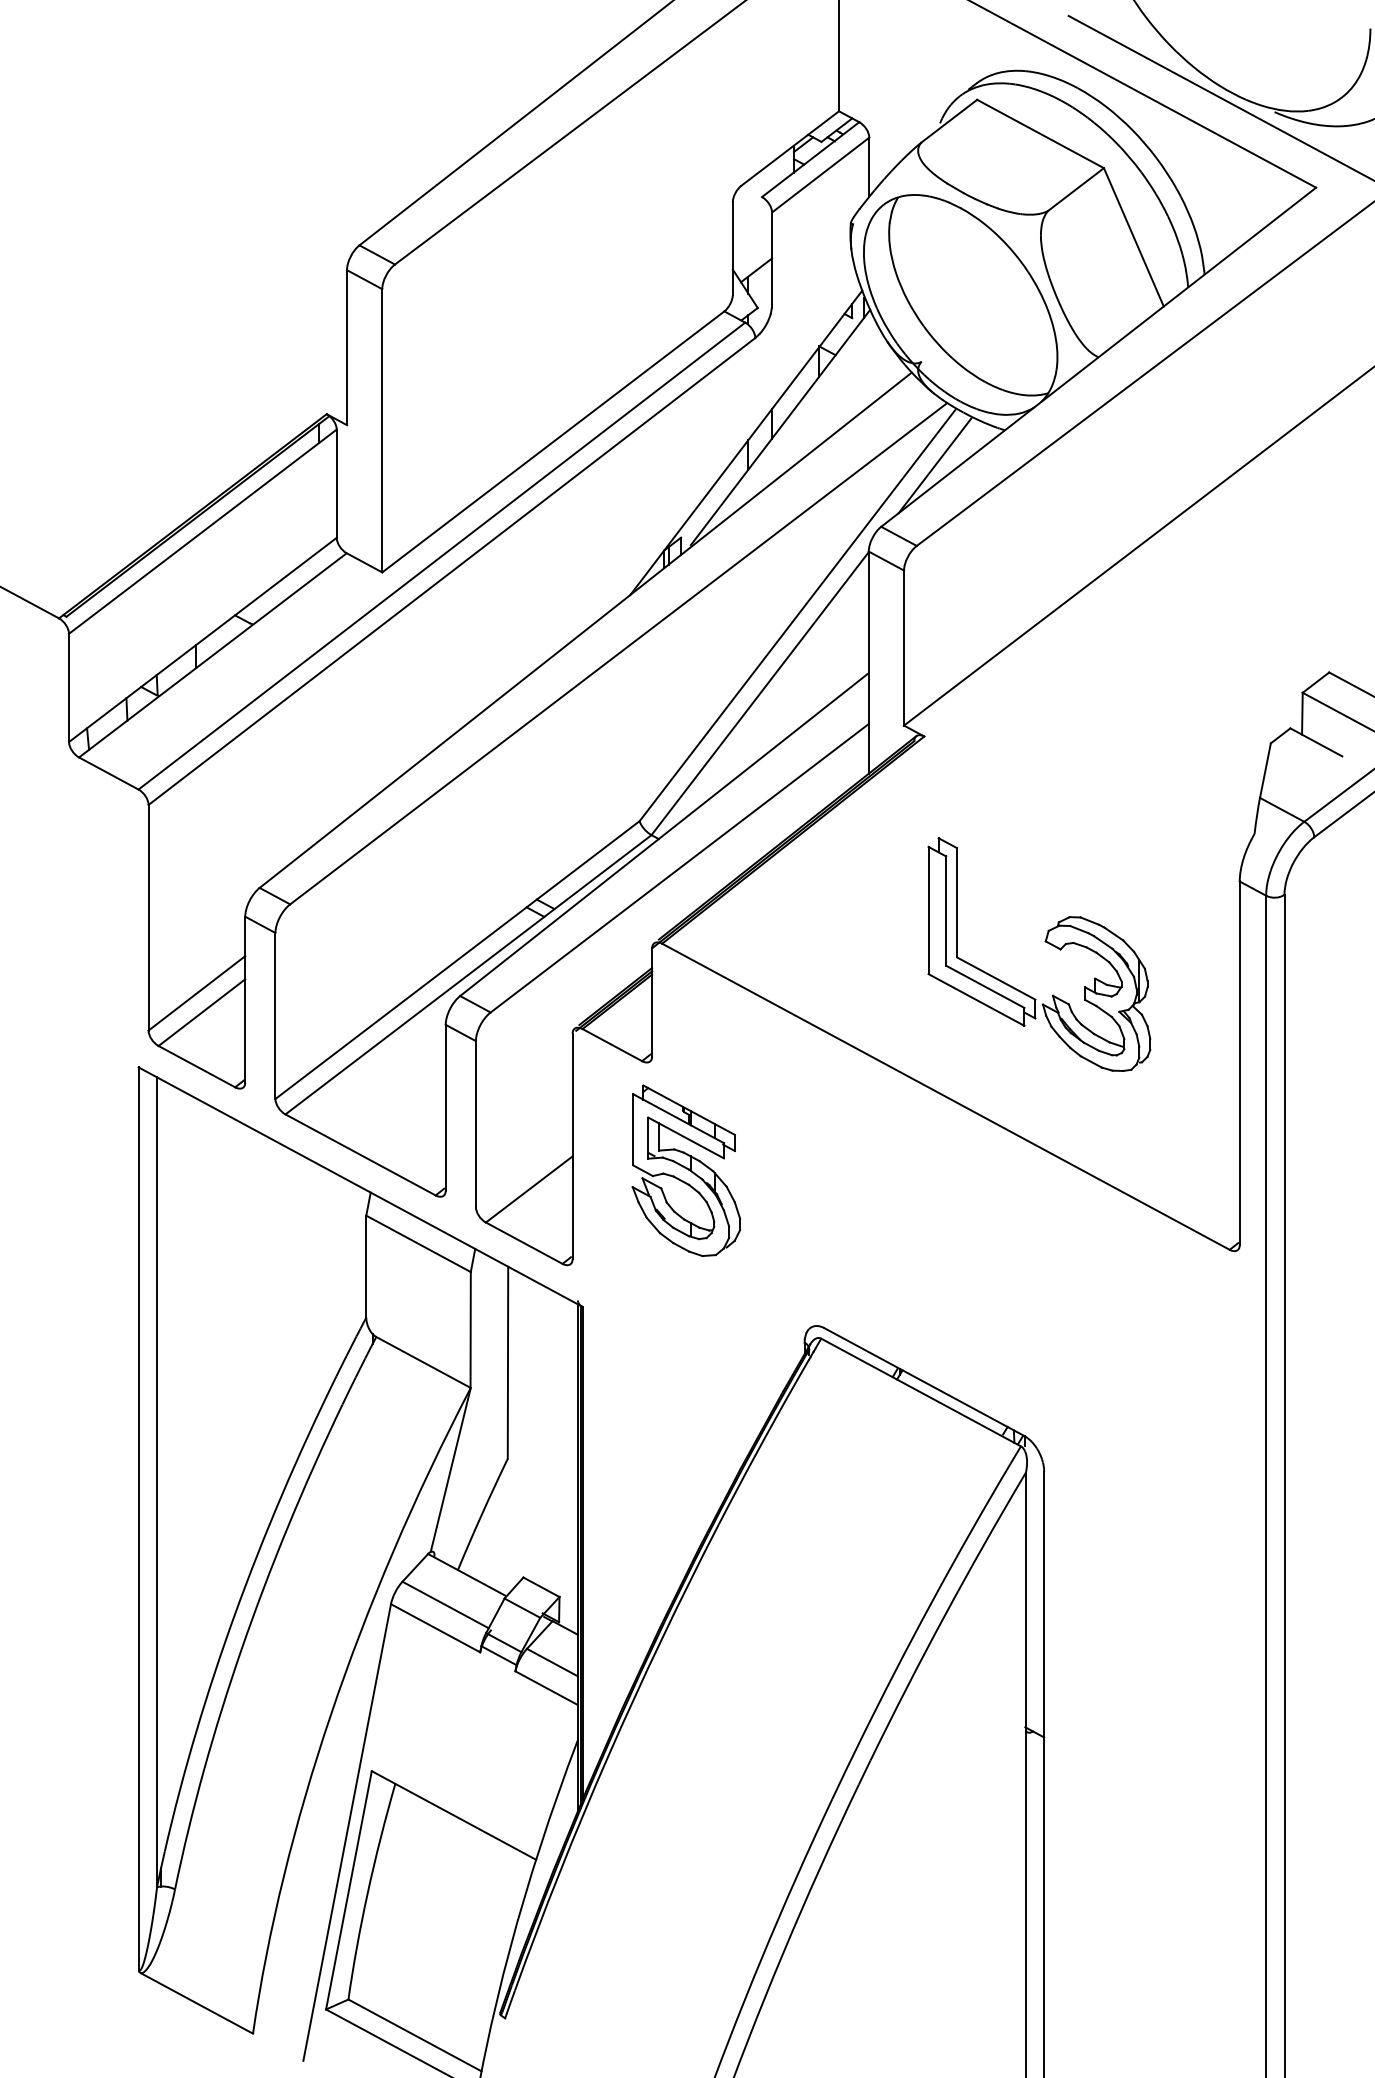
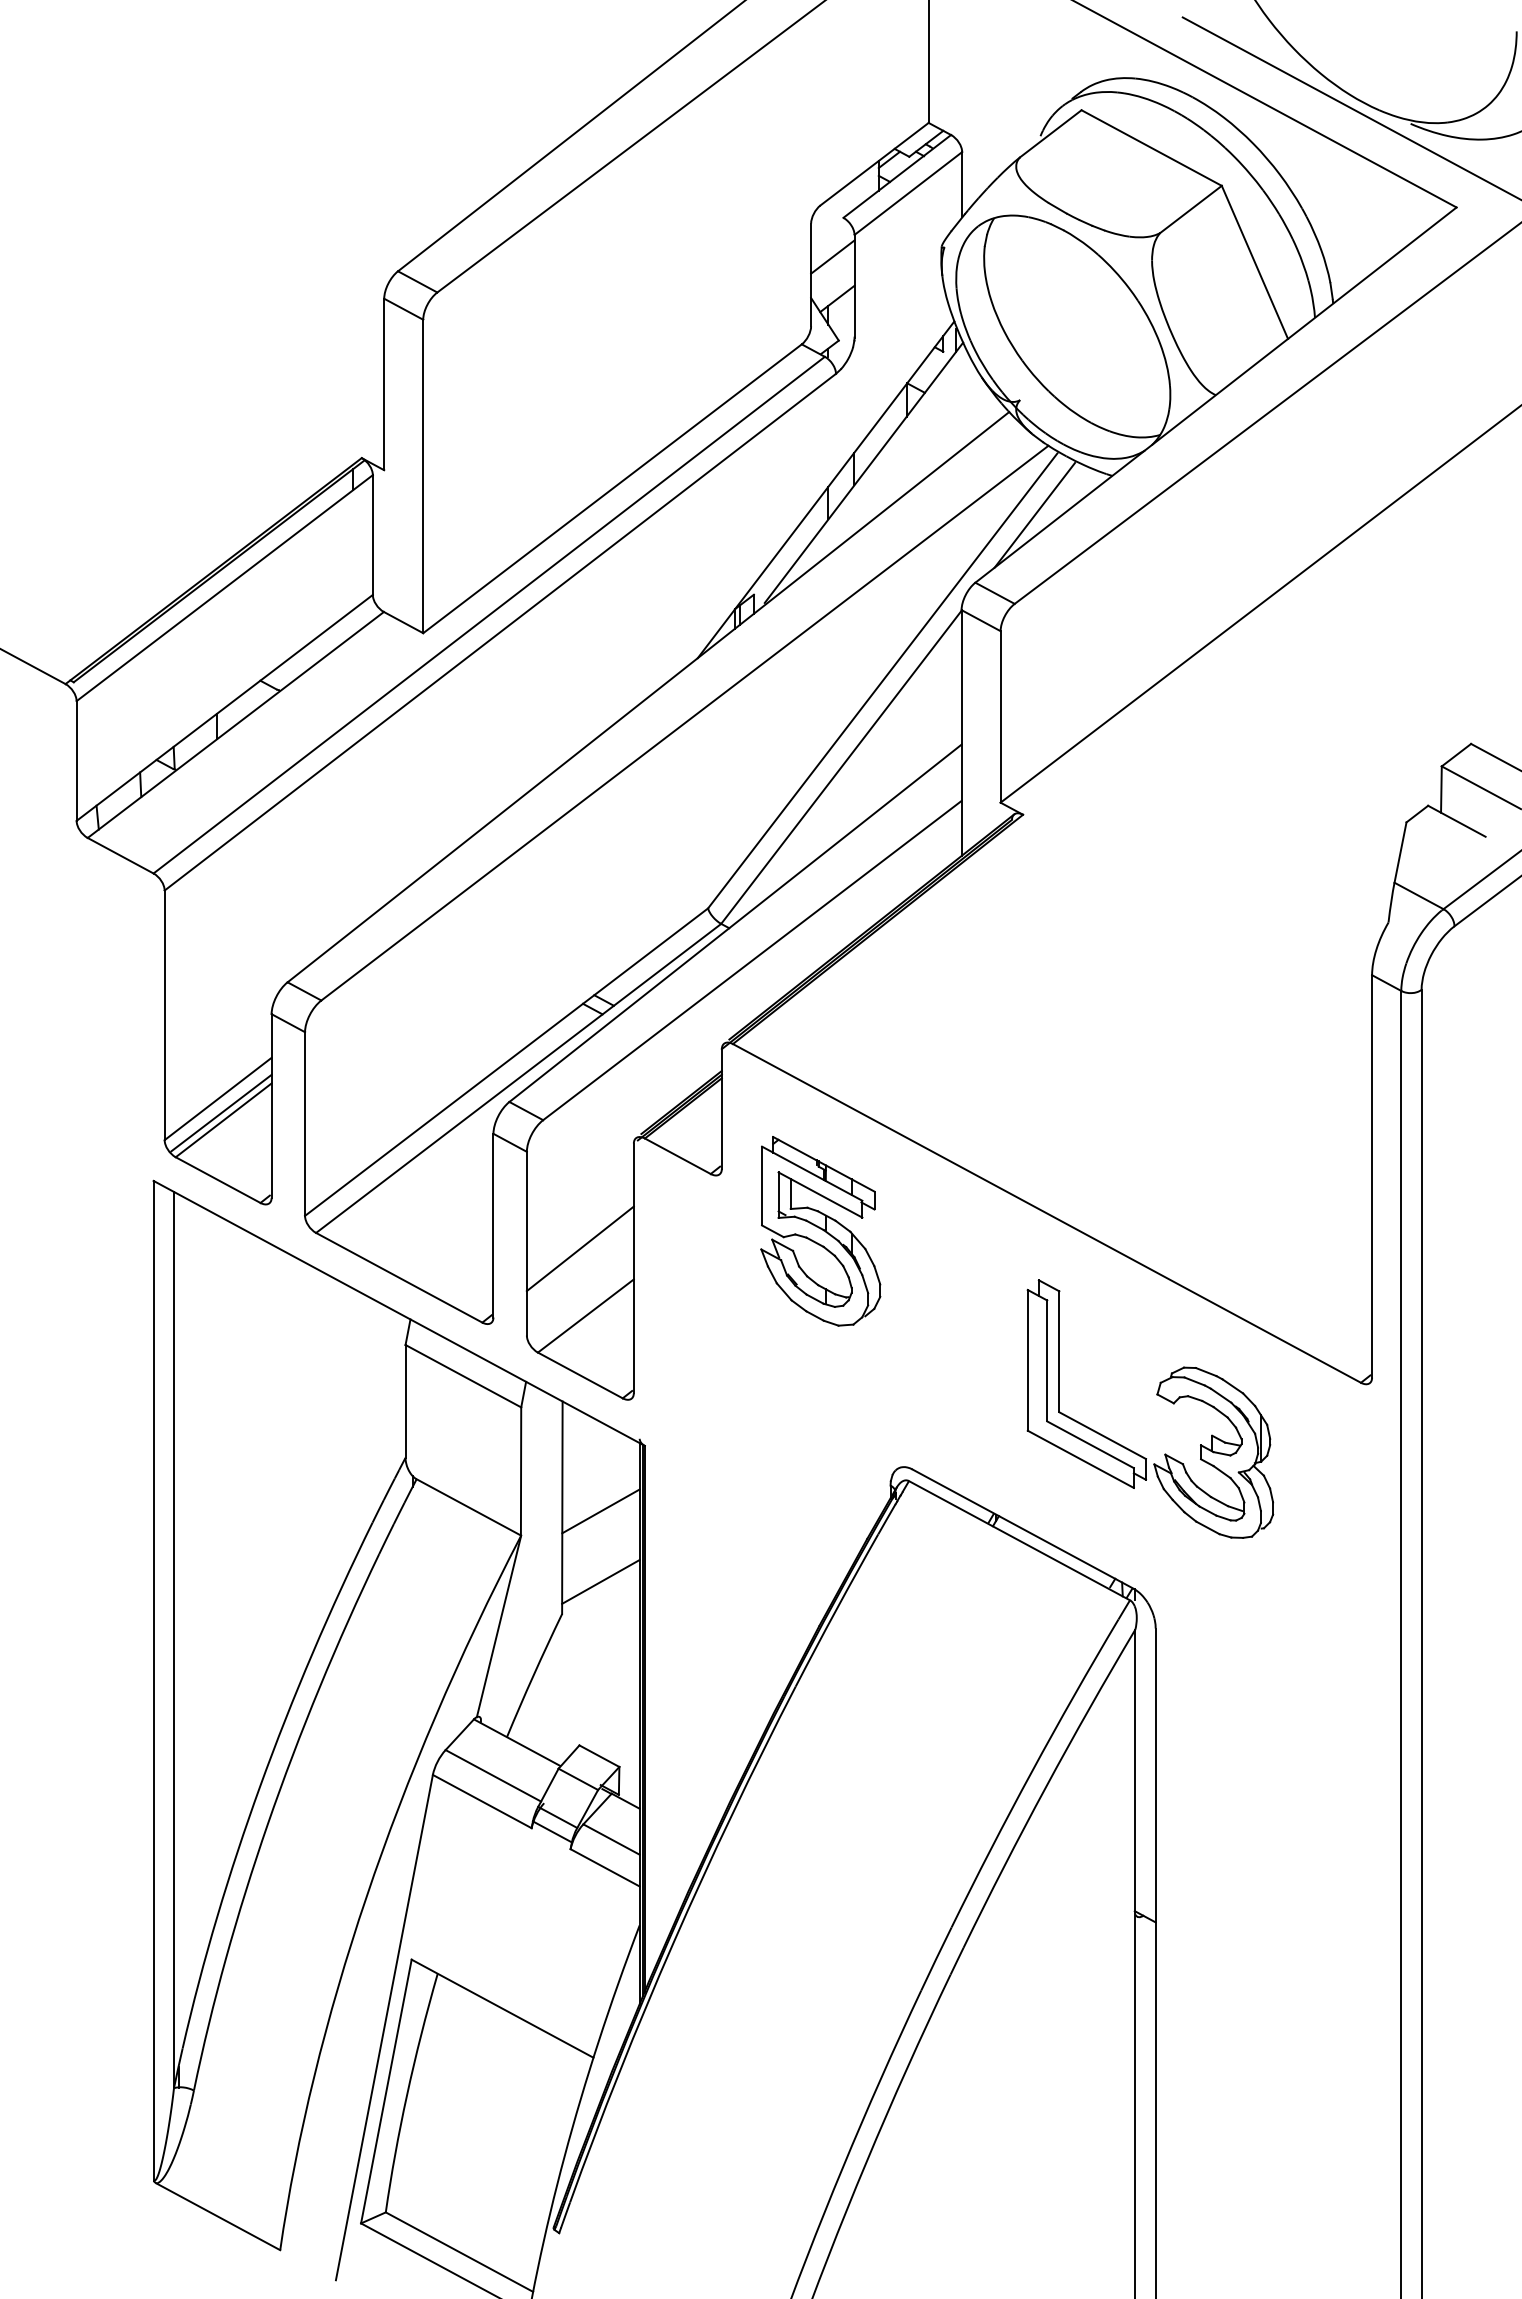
line: (752, 231) -> (832, 256), added
part: (1044, 942) -> (1156, 1395), moved
line: (199, 1005) -> (221, 1112), added
line: (523, 1128) -> (579, 1248), added
part: (686, 1170) -> (820, 1231), moved
line: (542, 1366) -> (600, 1511), added
line: (542, 1429) -> (600, 1581), added

